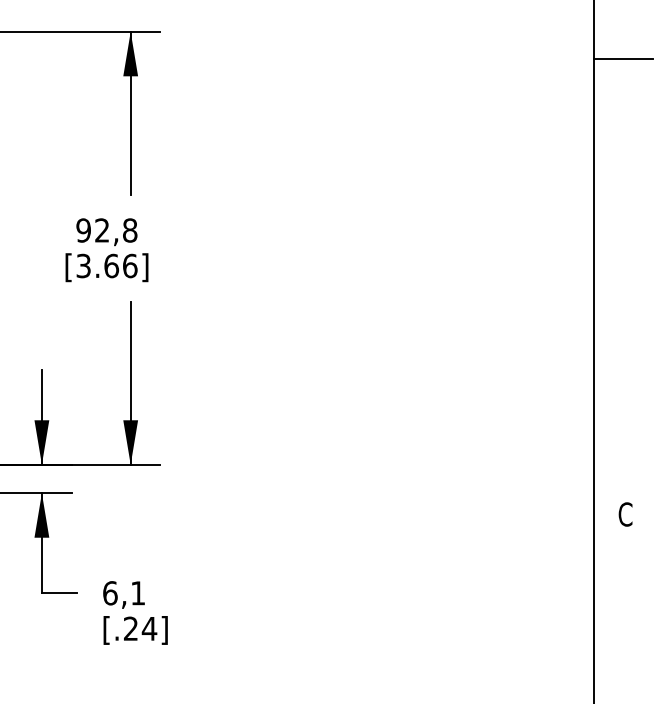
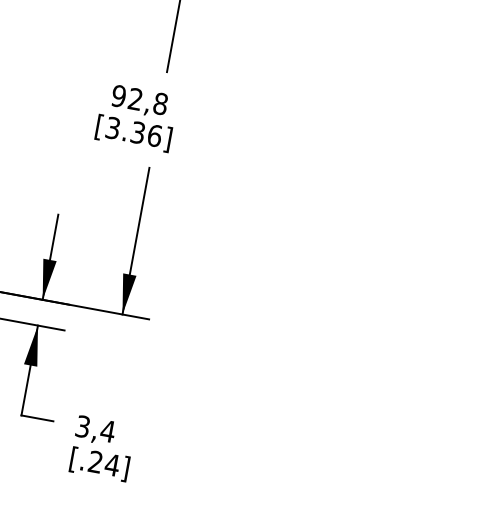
text: (111, 265) -> (138, 132), [3.66] -> [3.36]
text: (124, 593) -> (95, 429), 6,1 -> 3,4

